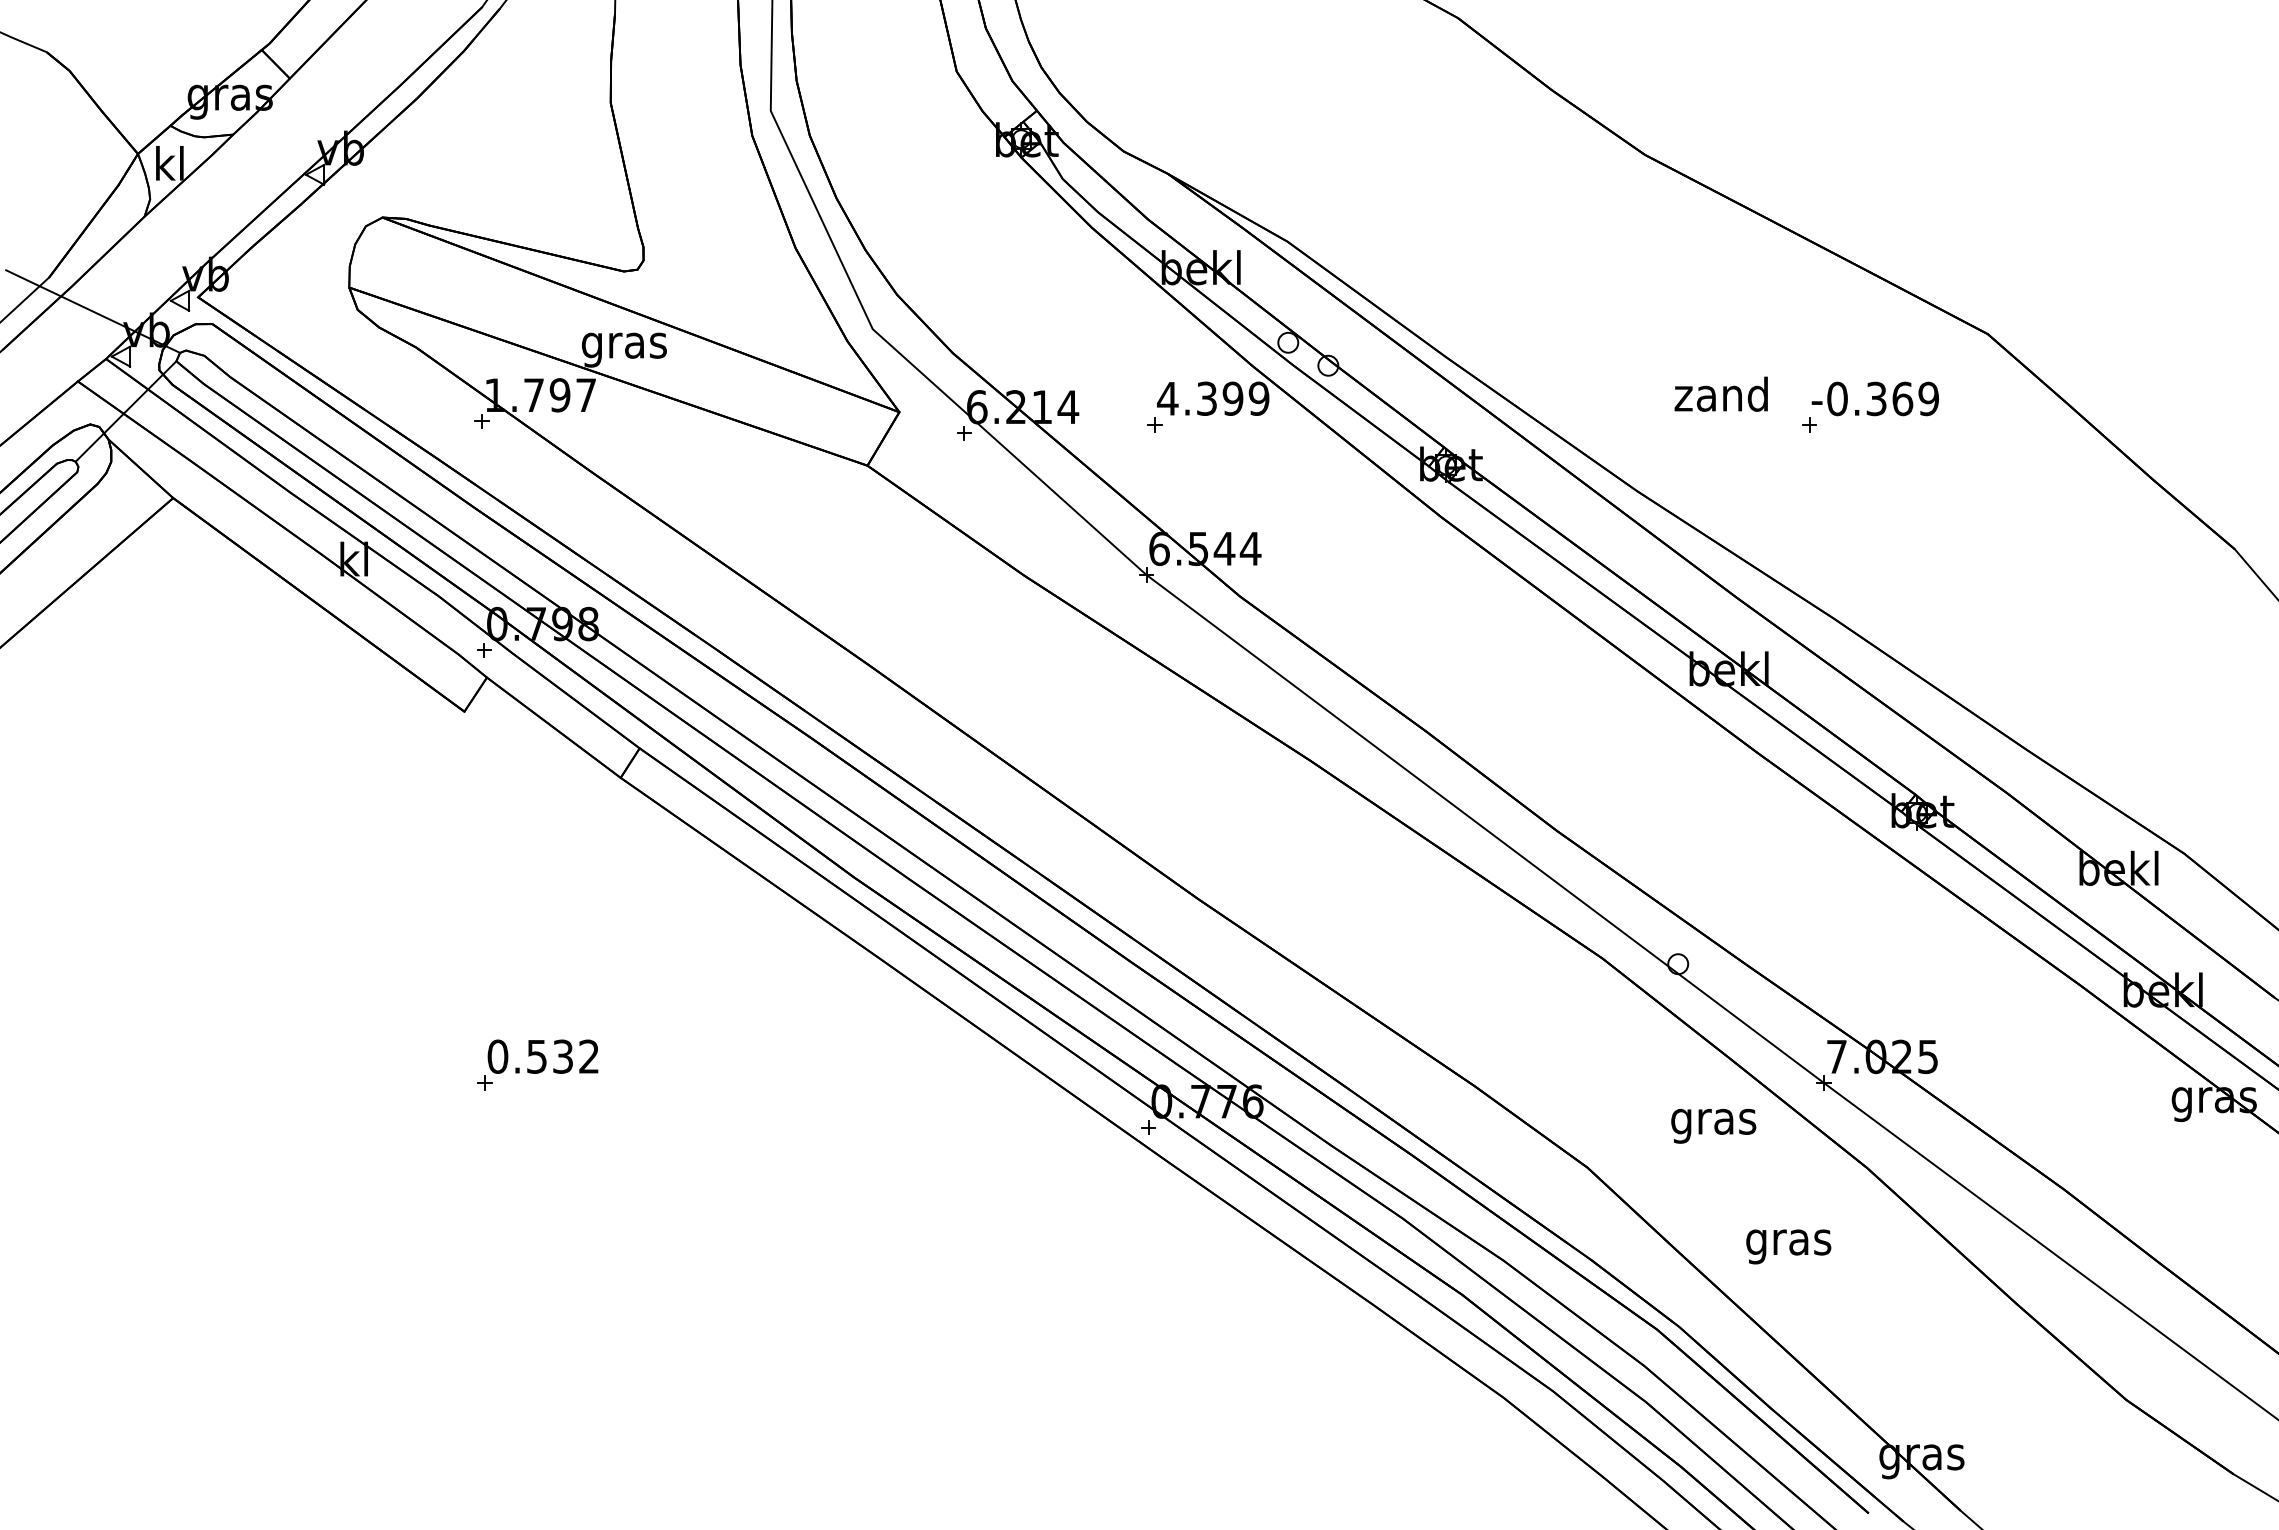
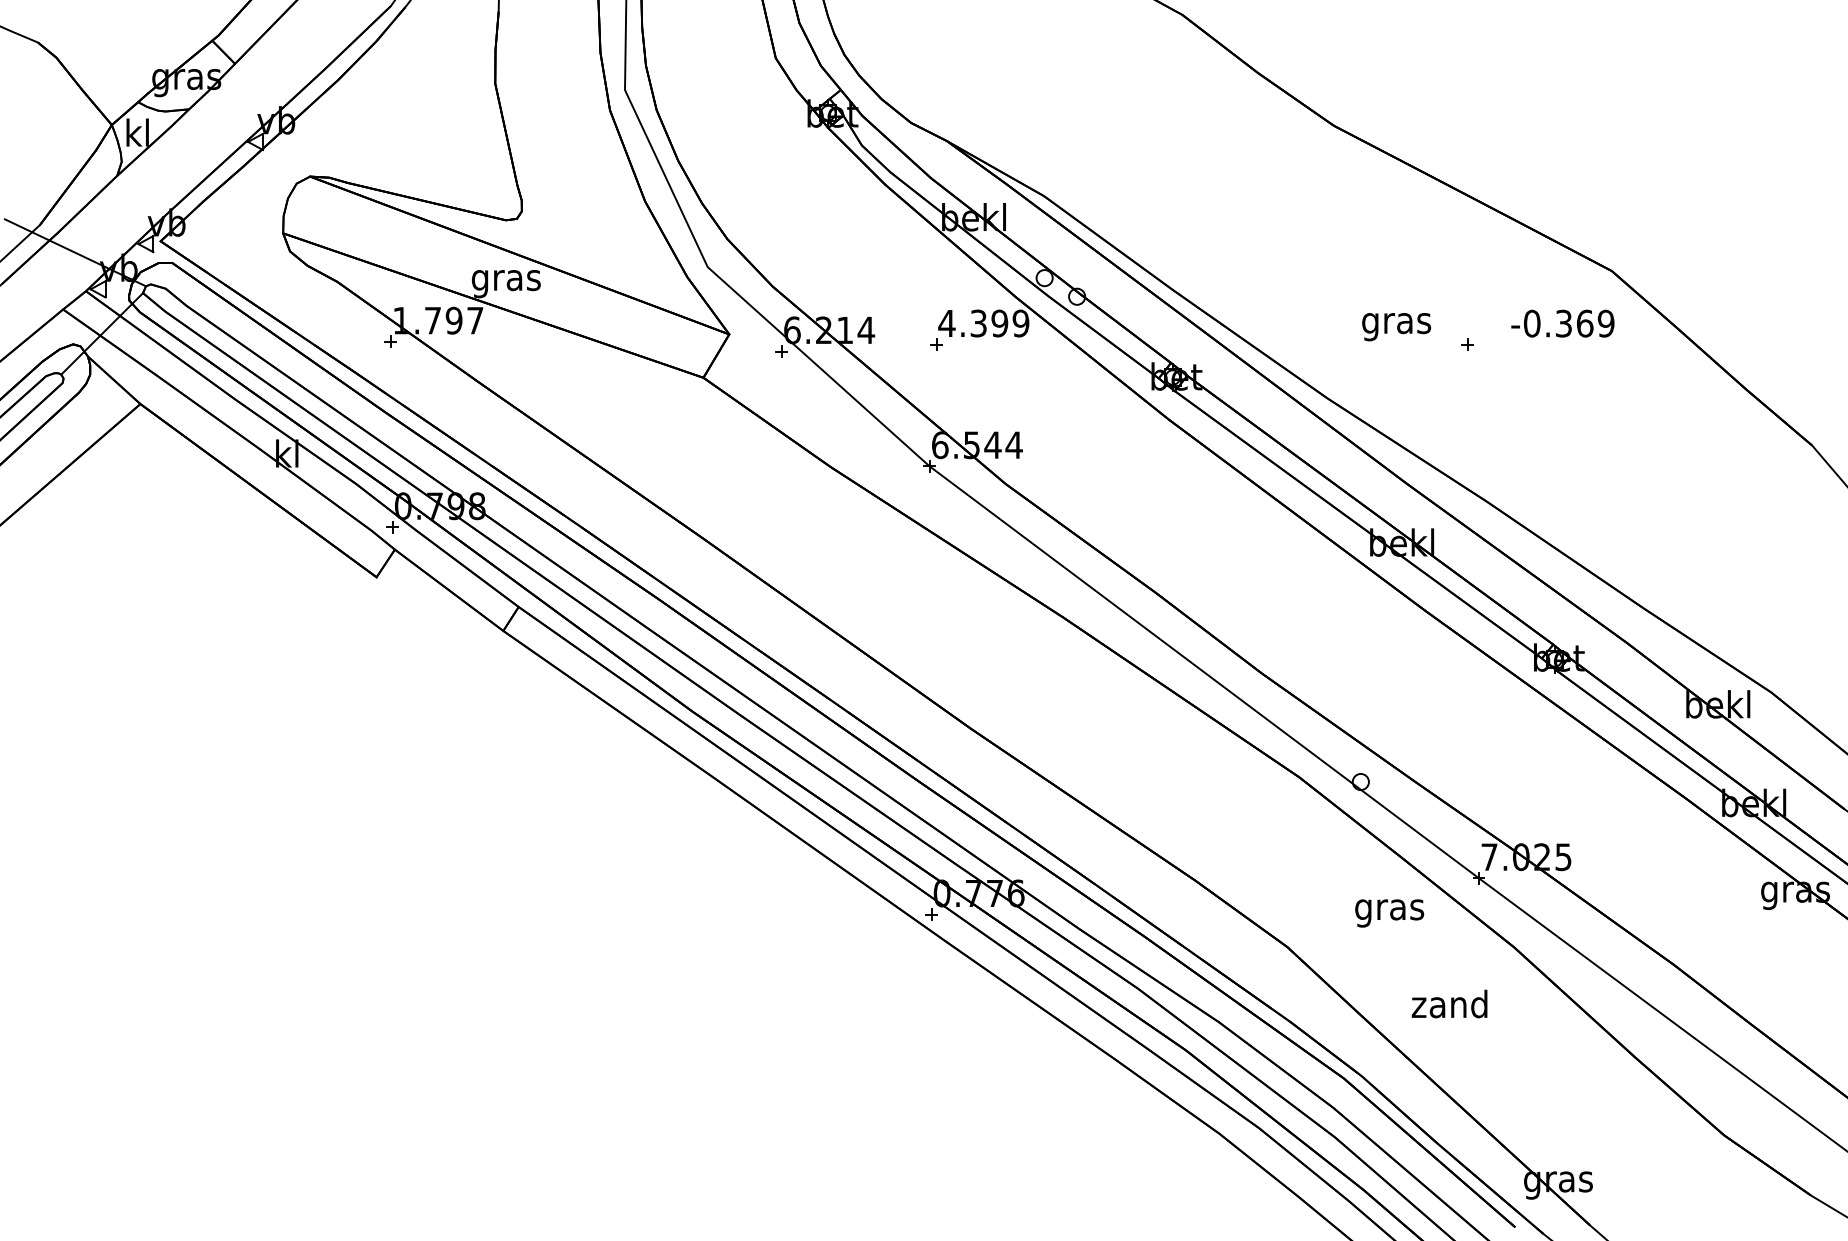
text: (1720, 398) -> (1395, 323), zand -> gras
text: (1874, 398) -> (1562, 323), moved
part: (537, 1064) -> (435, 863), removed
text: (1787, 1242) -> (1449, 1007), gras -> zand

